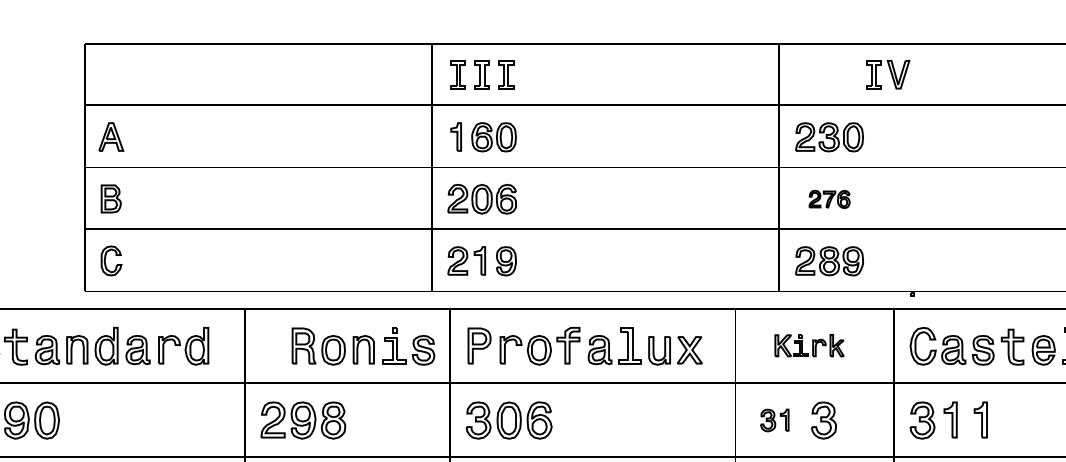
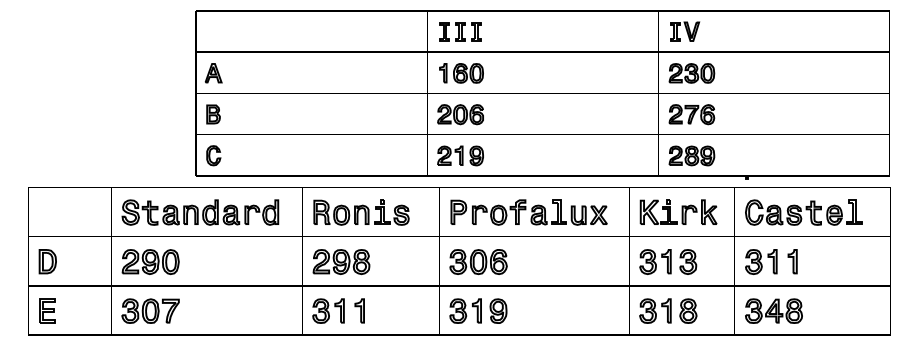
part: (888, 74) -> (685, 31), moved
part: (828, 199) -> (691, 114), size x1.67
part: (809, 344) -> (678, 211), size x1.67
part: (363, 346) -> (361, 212), moved
part: (774, 419) -> (655, 261), size x1.67

